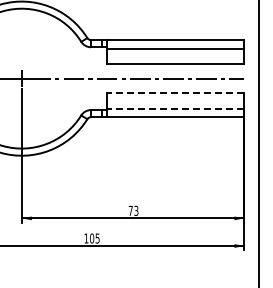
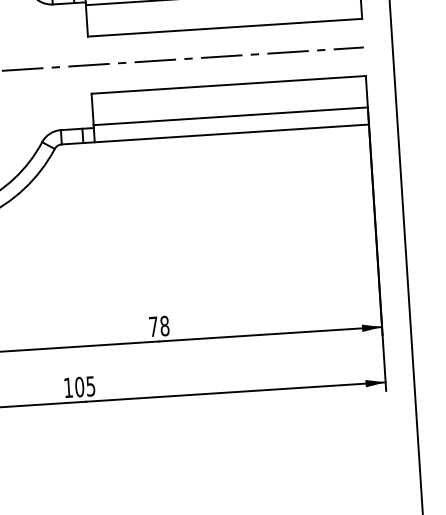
line: (175, 92) -> (227, 84), dashed -> solid
line: (175, 108) -> (229, 116), dashed -> solid
text: (136, 210) -> (164, 325), 73 -> 78

